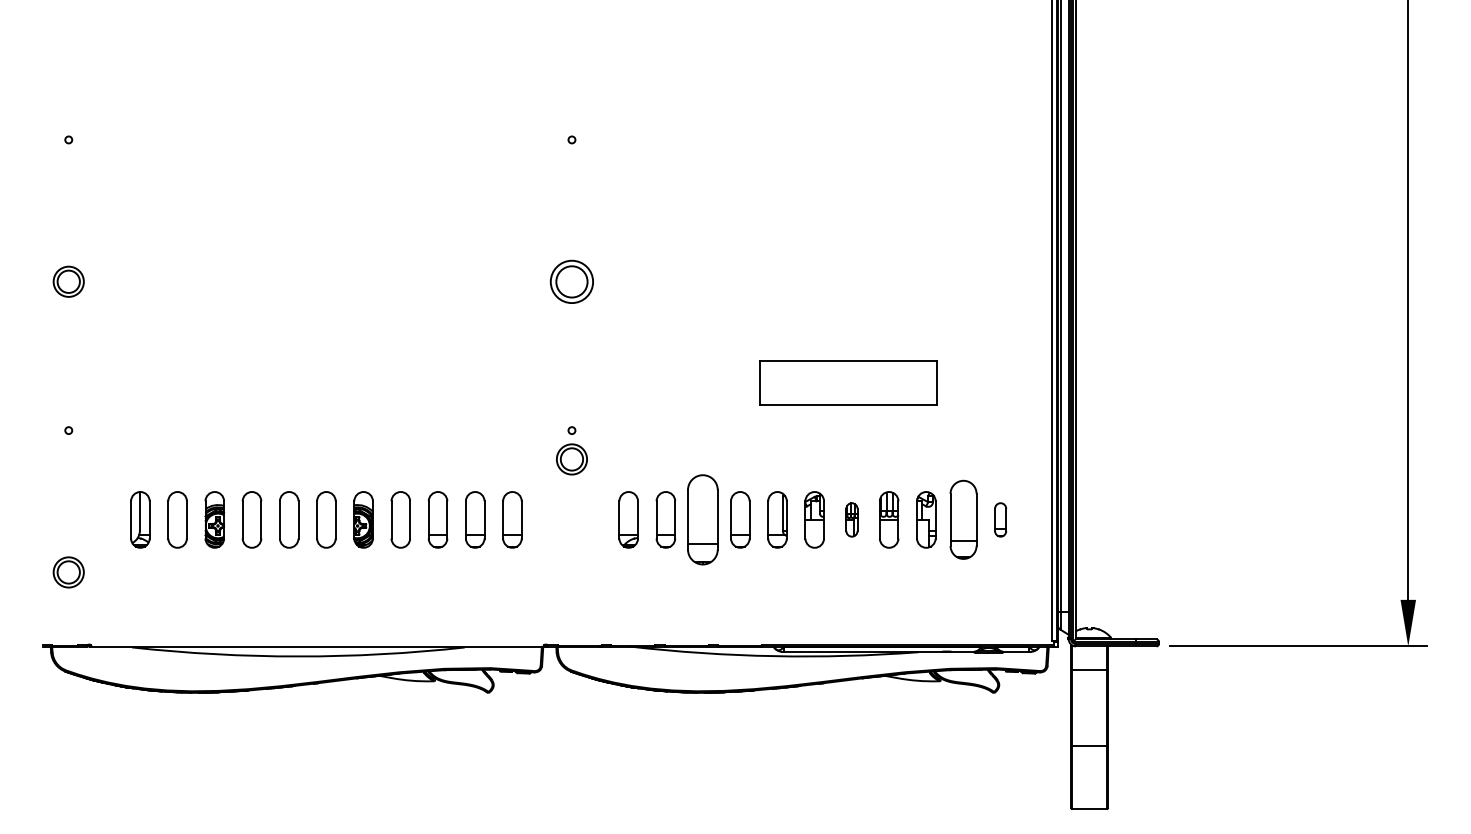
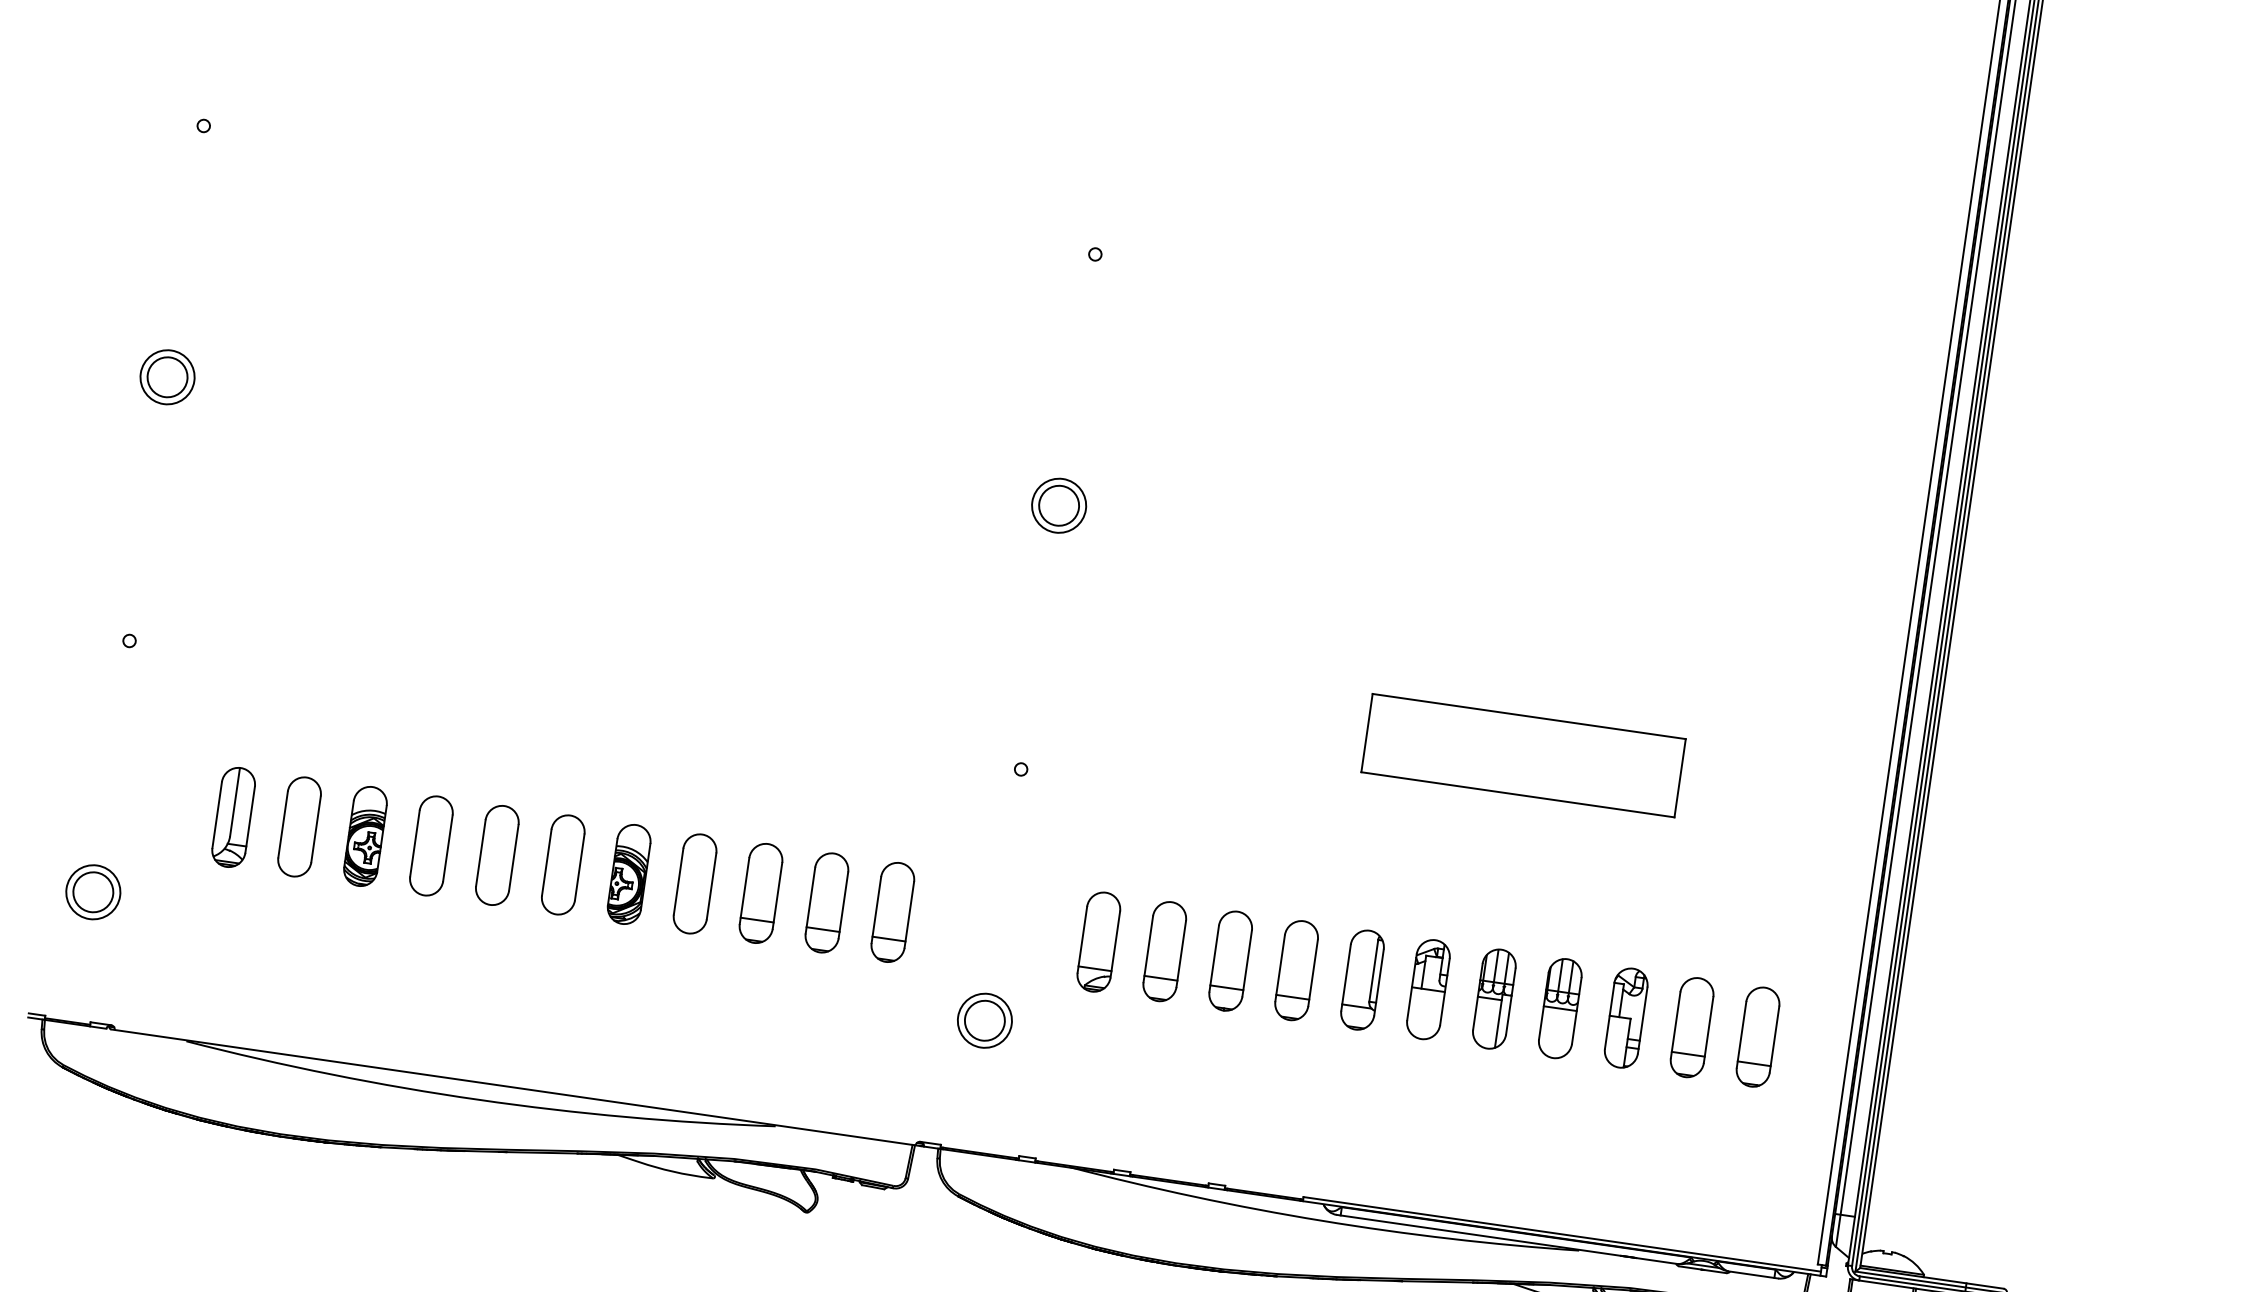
part: (571, 281) -> (1058, 505), size x0.71
part: (571, 459) -> (984, 1020), moved
part: (703, 519) -> (1231, 960), size x0.62
part: (851, 519) -> (1493, 998), size x1.67
part: (963, 519) -> (1692, 1026), size x0.71
part: (1000, 519) -> (1757, 1036), size x1.67

